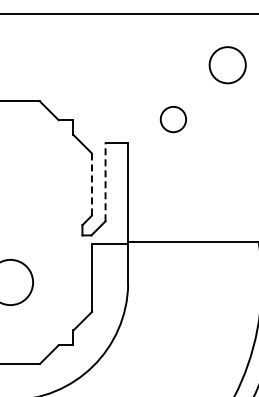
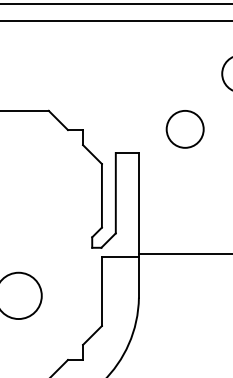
circle: (173, 119) -> (185, 129), size x1.43
line: (105, 181) -> (115, 192), dashed -> solid
line: (91, 185) -> (101, 196), dashed -> solid

